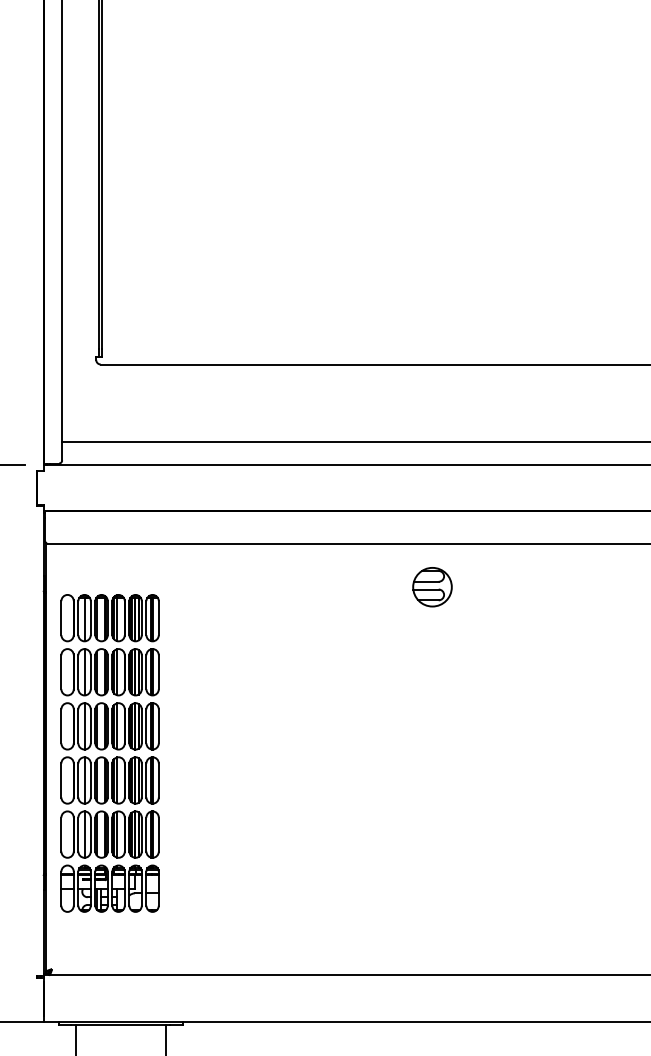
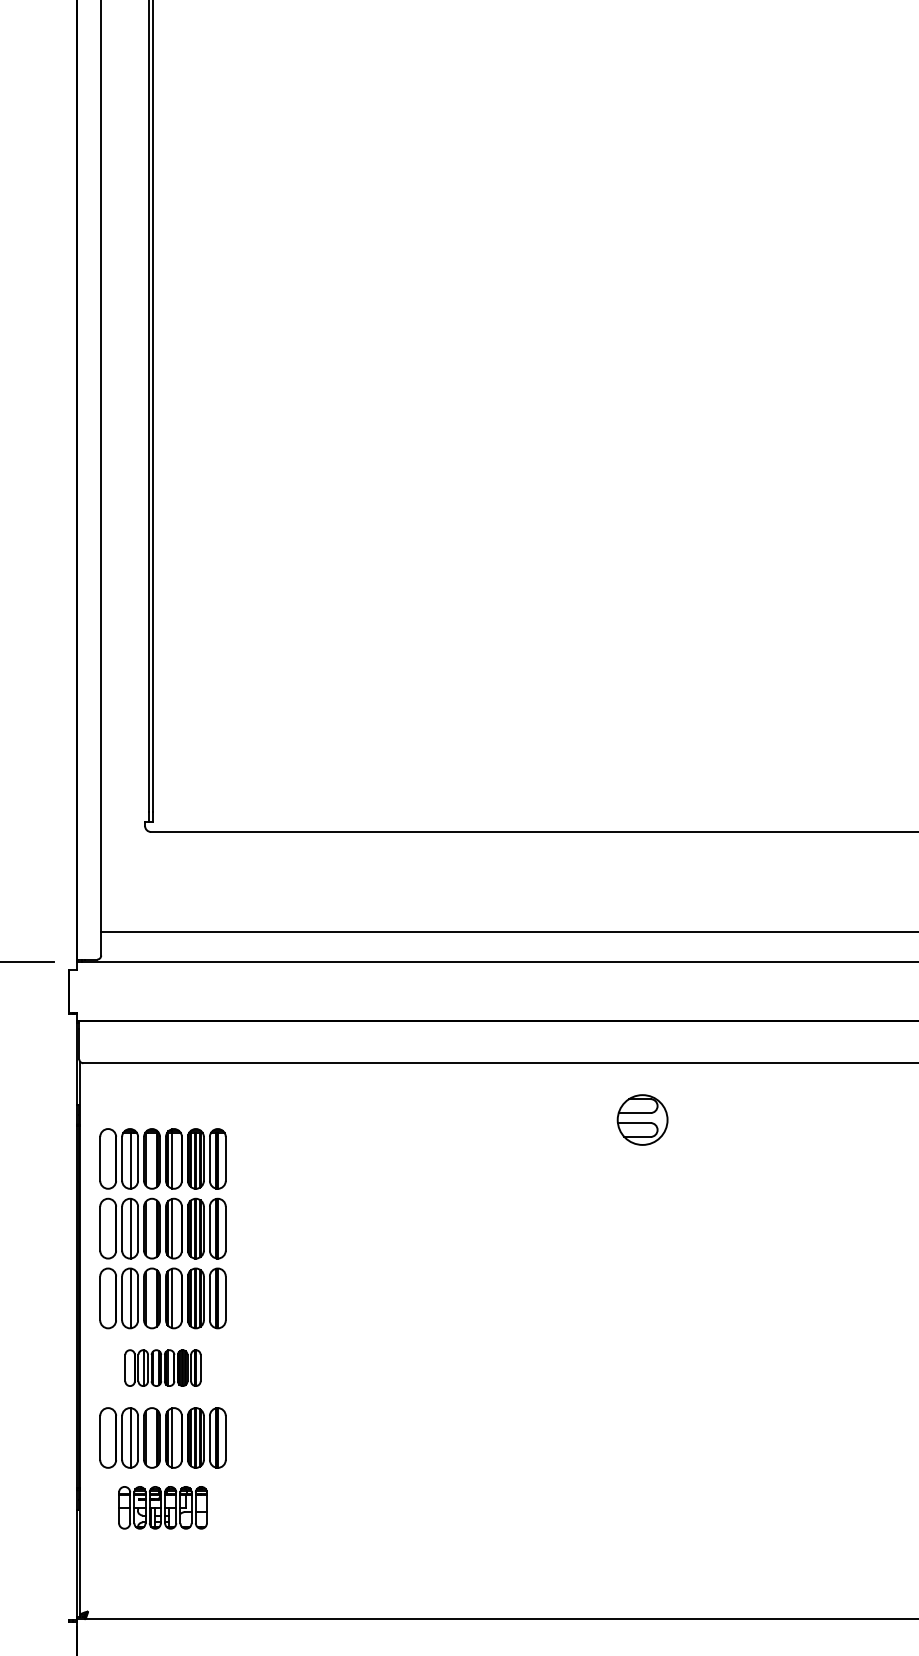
part: (432, 586) -> (642, 1119), moved
part: (109, 779) -> (162, 1367), size x0.6
part: (109, 888) -> (162, 1507), size x0.7

